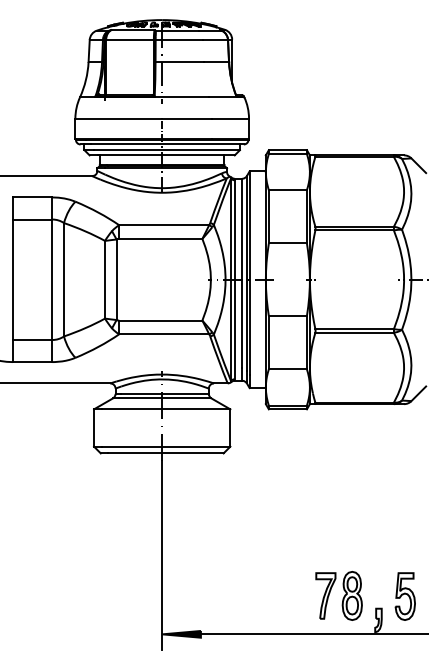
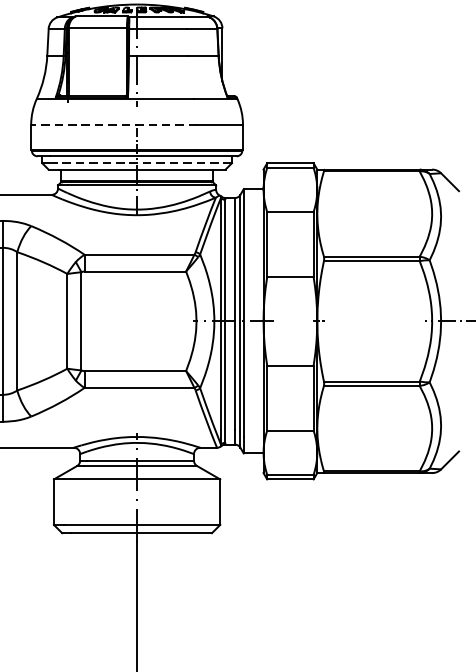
line: (142, 118) -> (113, 124), solid -> dashed
line: (166, 150) -> (142, 163), solid -> dashed

